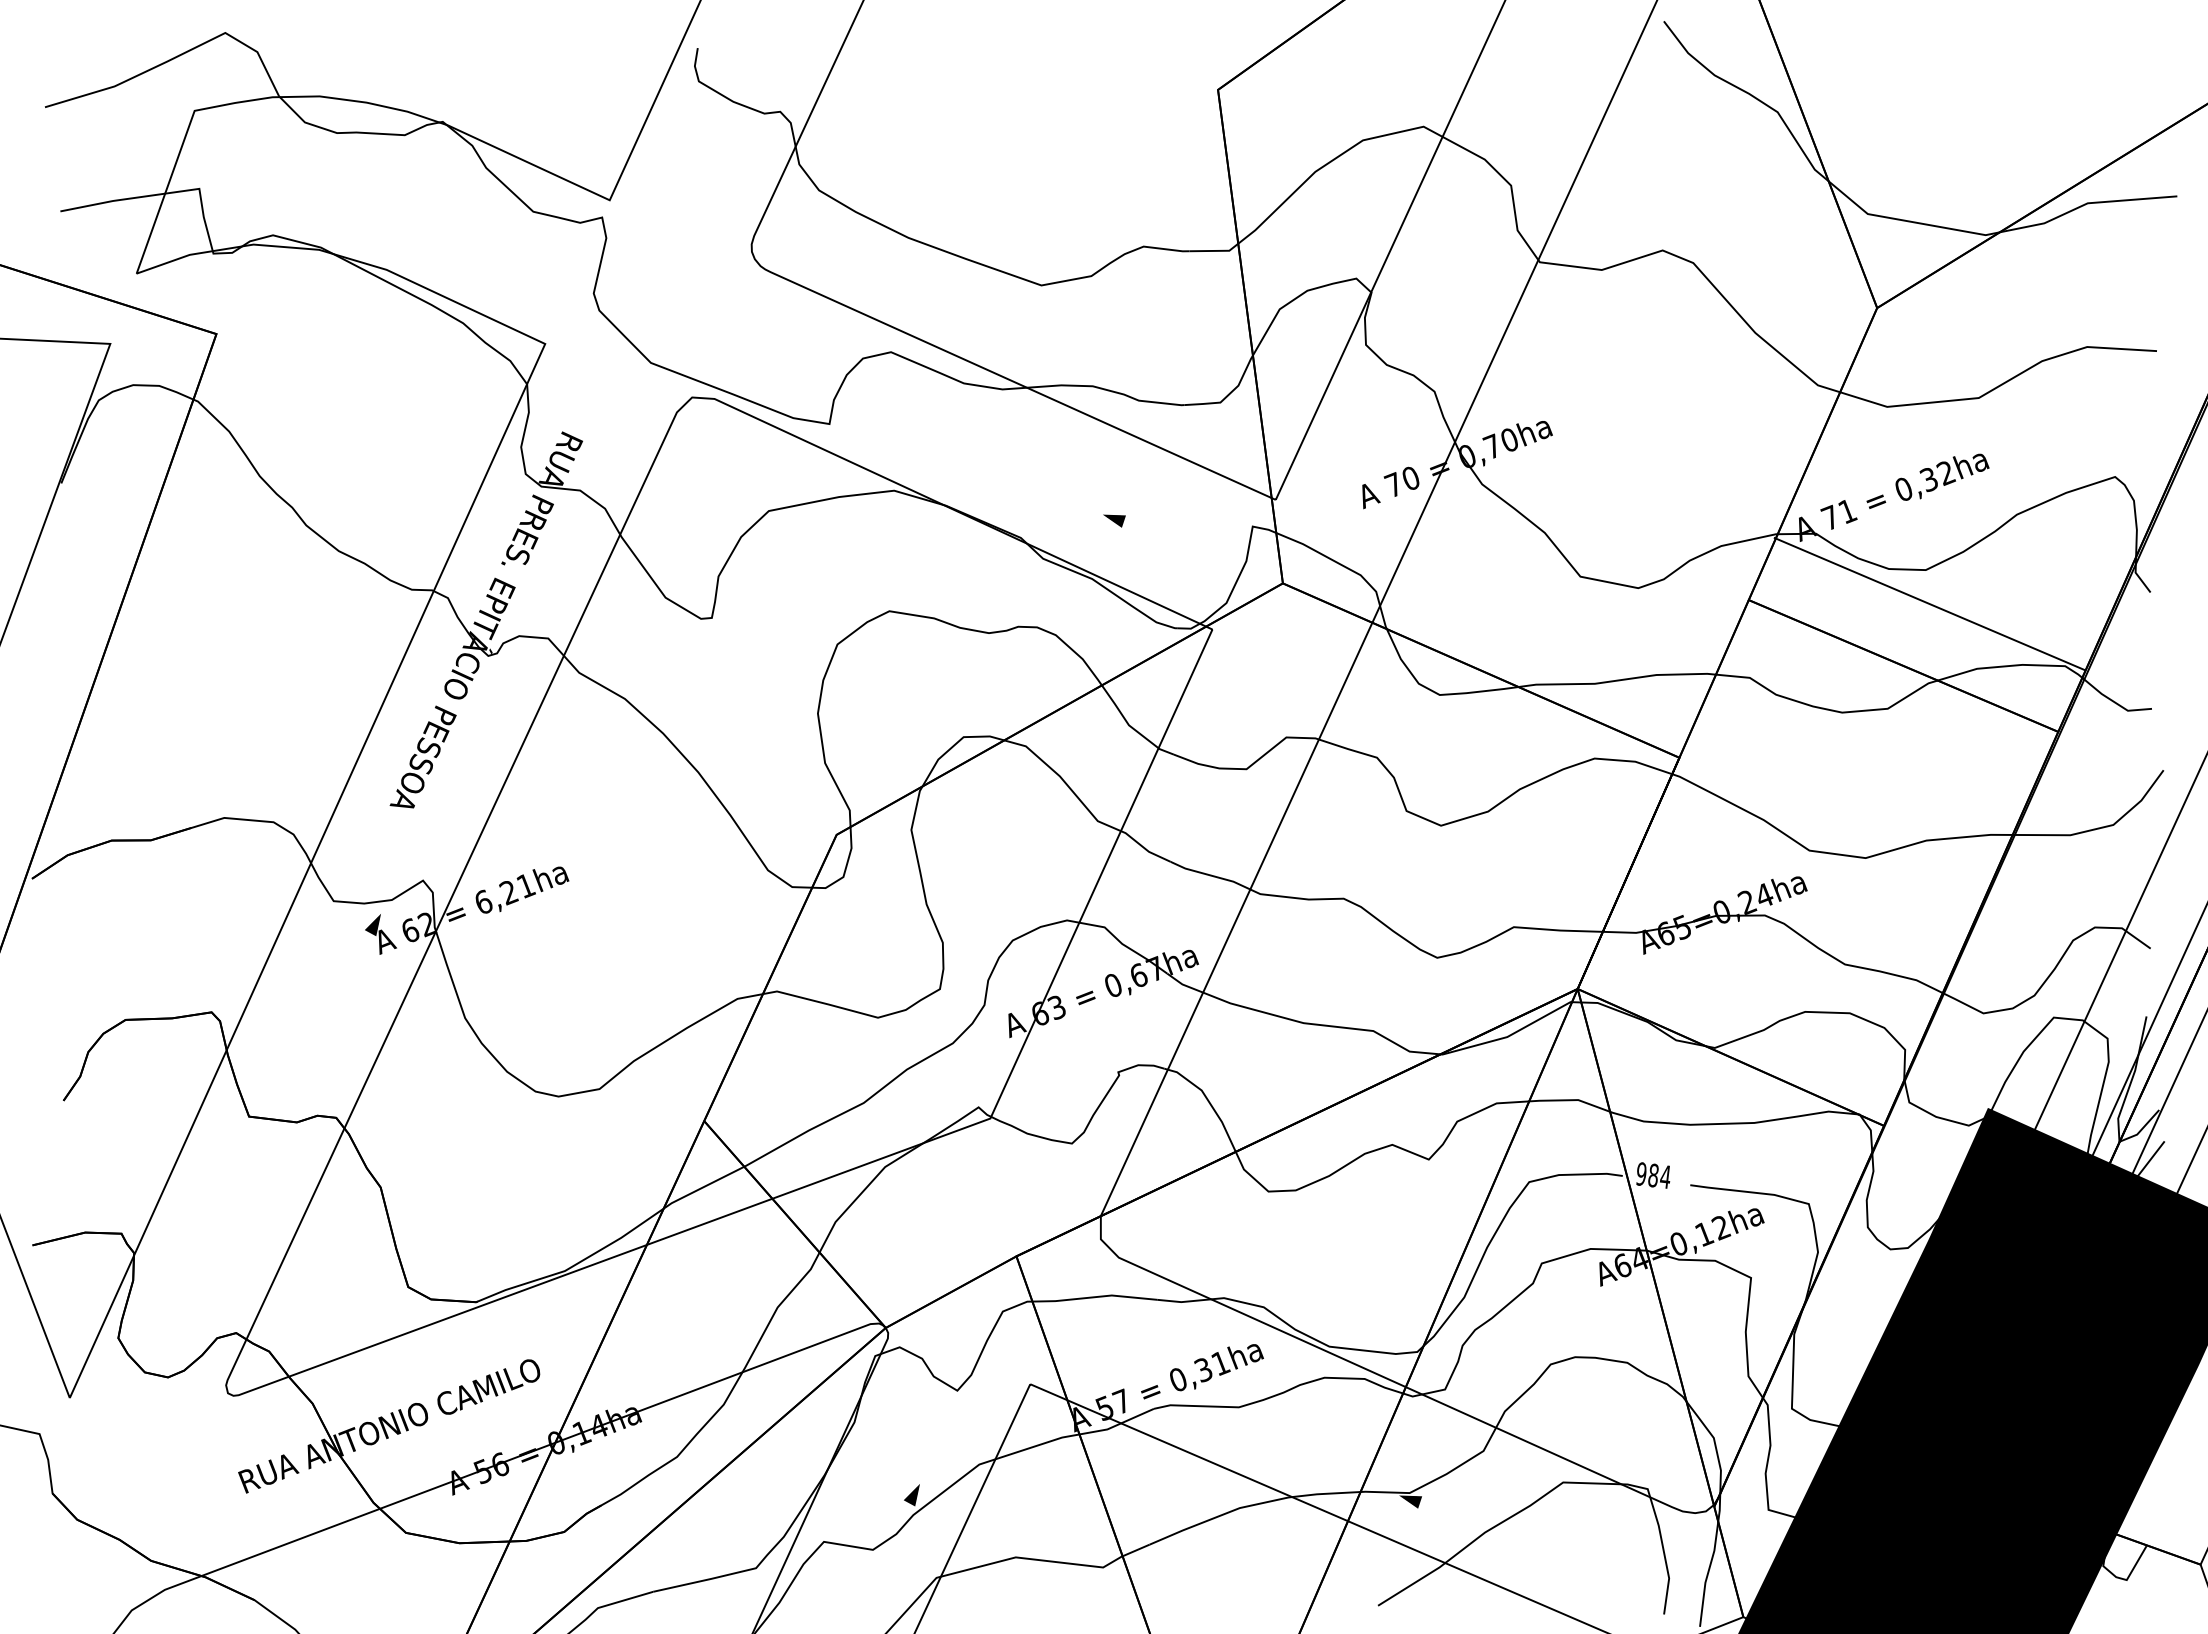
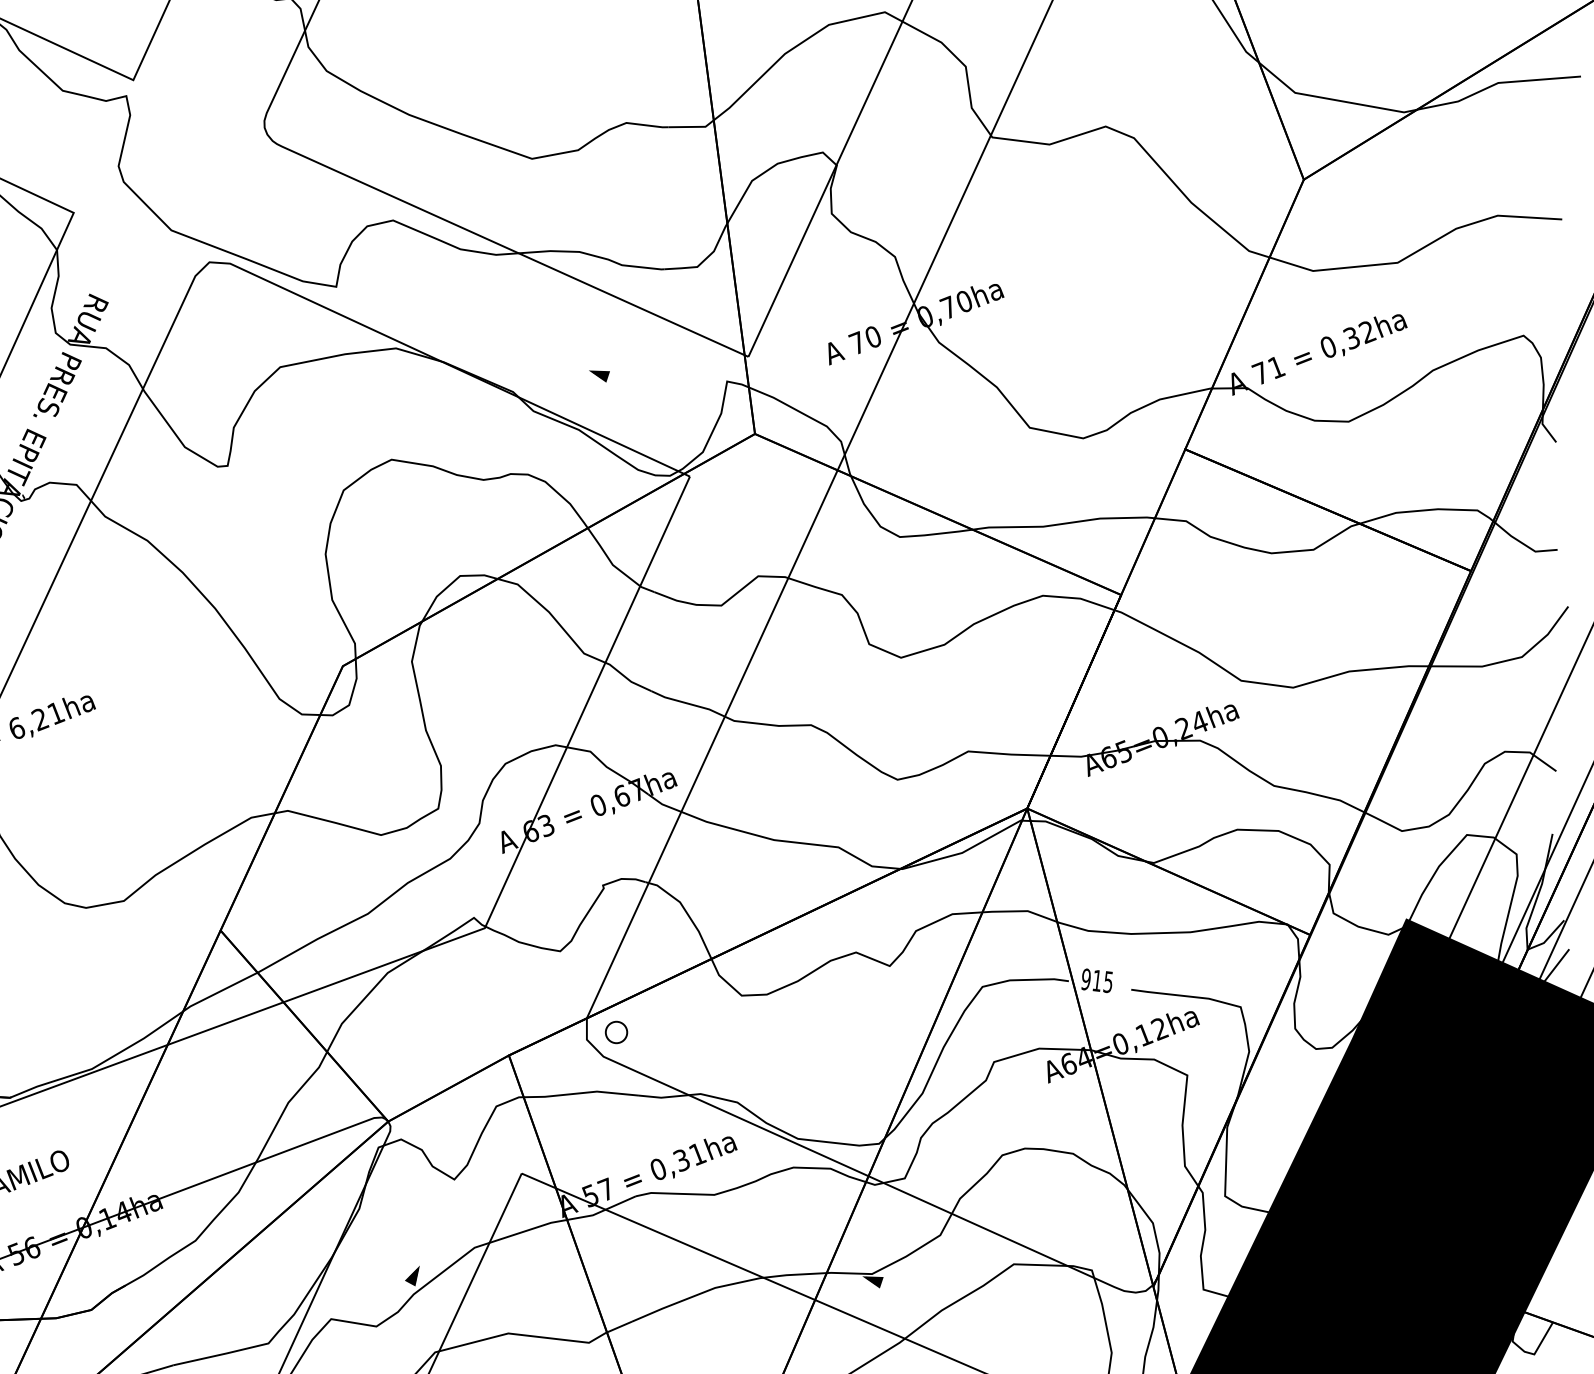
line: (1929, 603) -> (1328, 509), moved
text: (1659, 1175) -> (1102, 980), 984 -> 915
circle: (1132, 1231) -> (616, 1032), added

